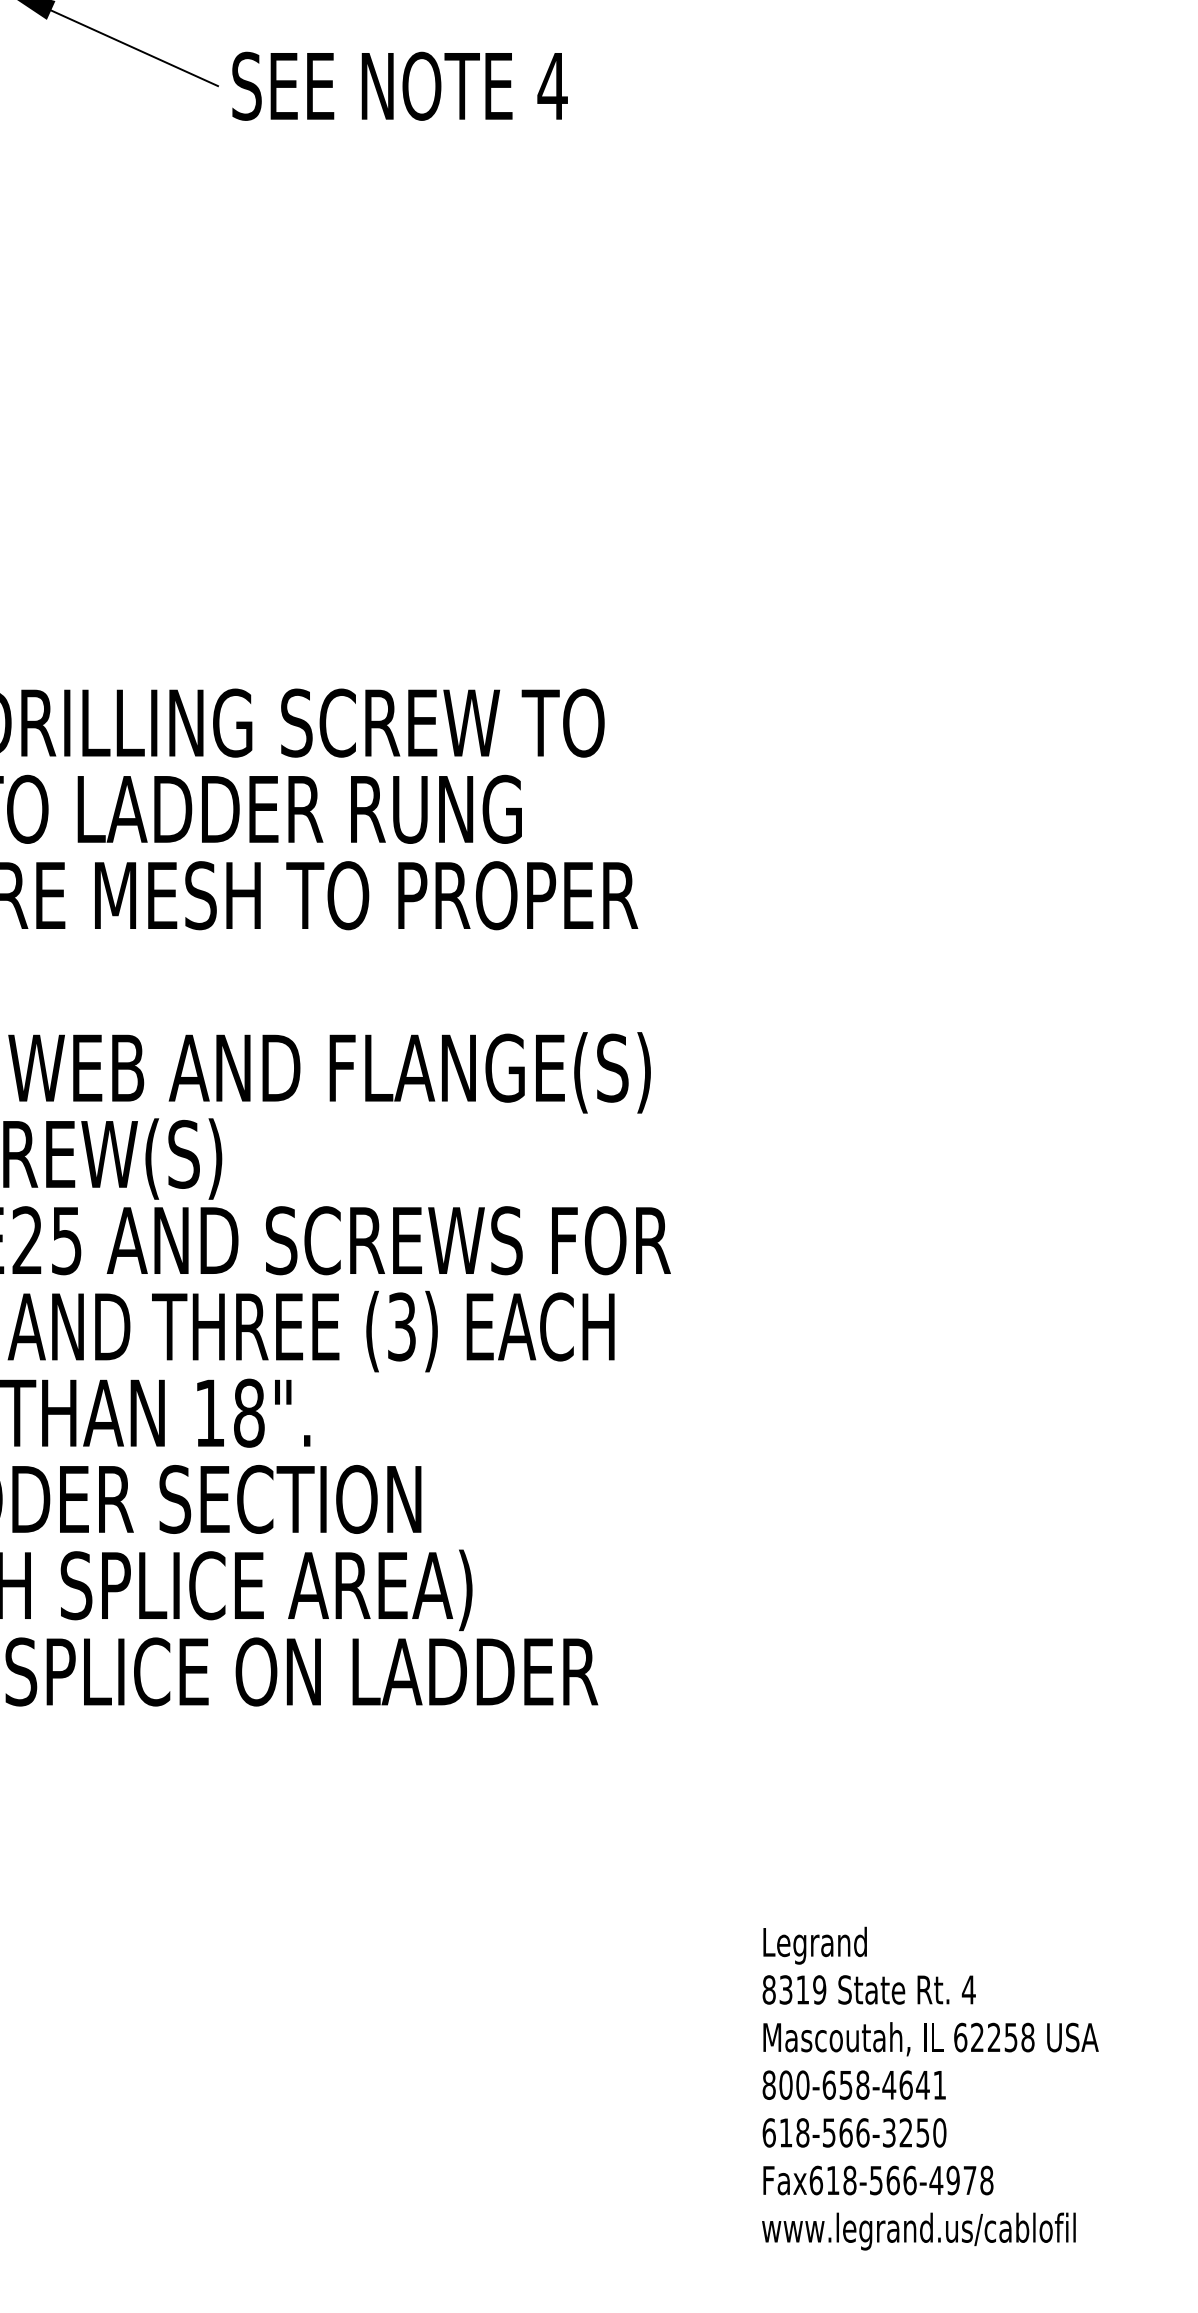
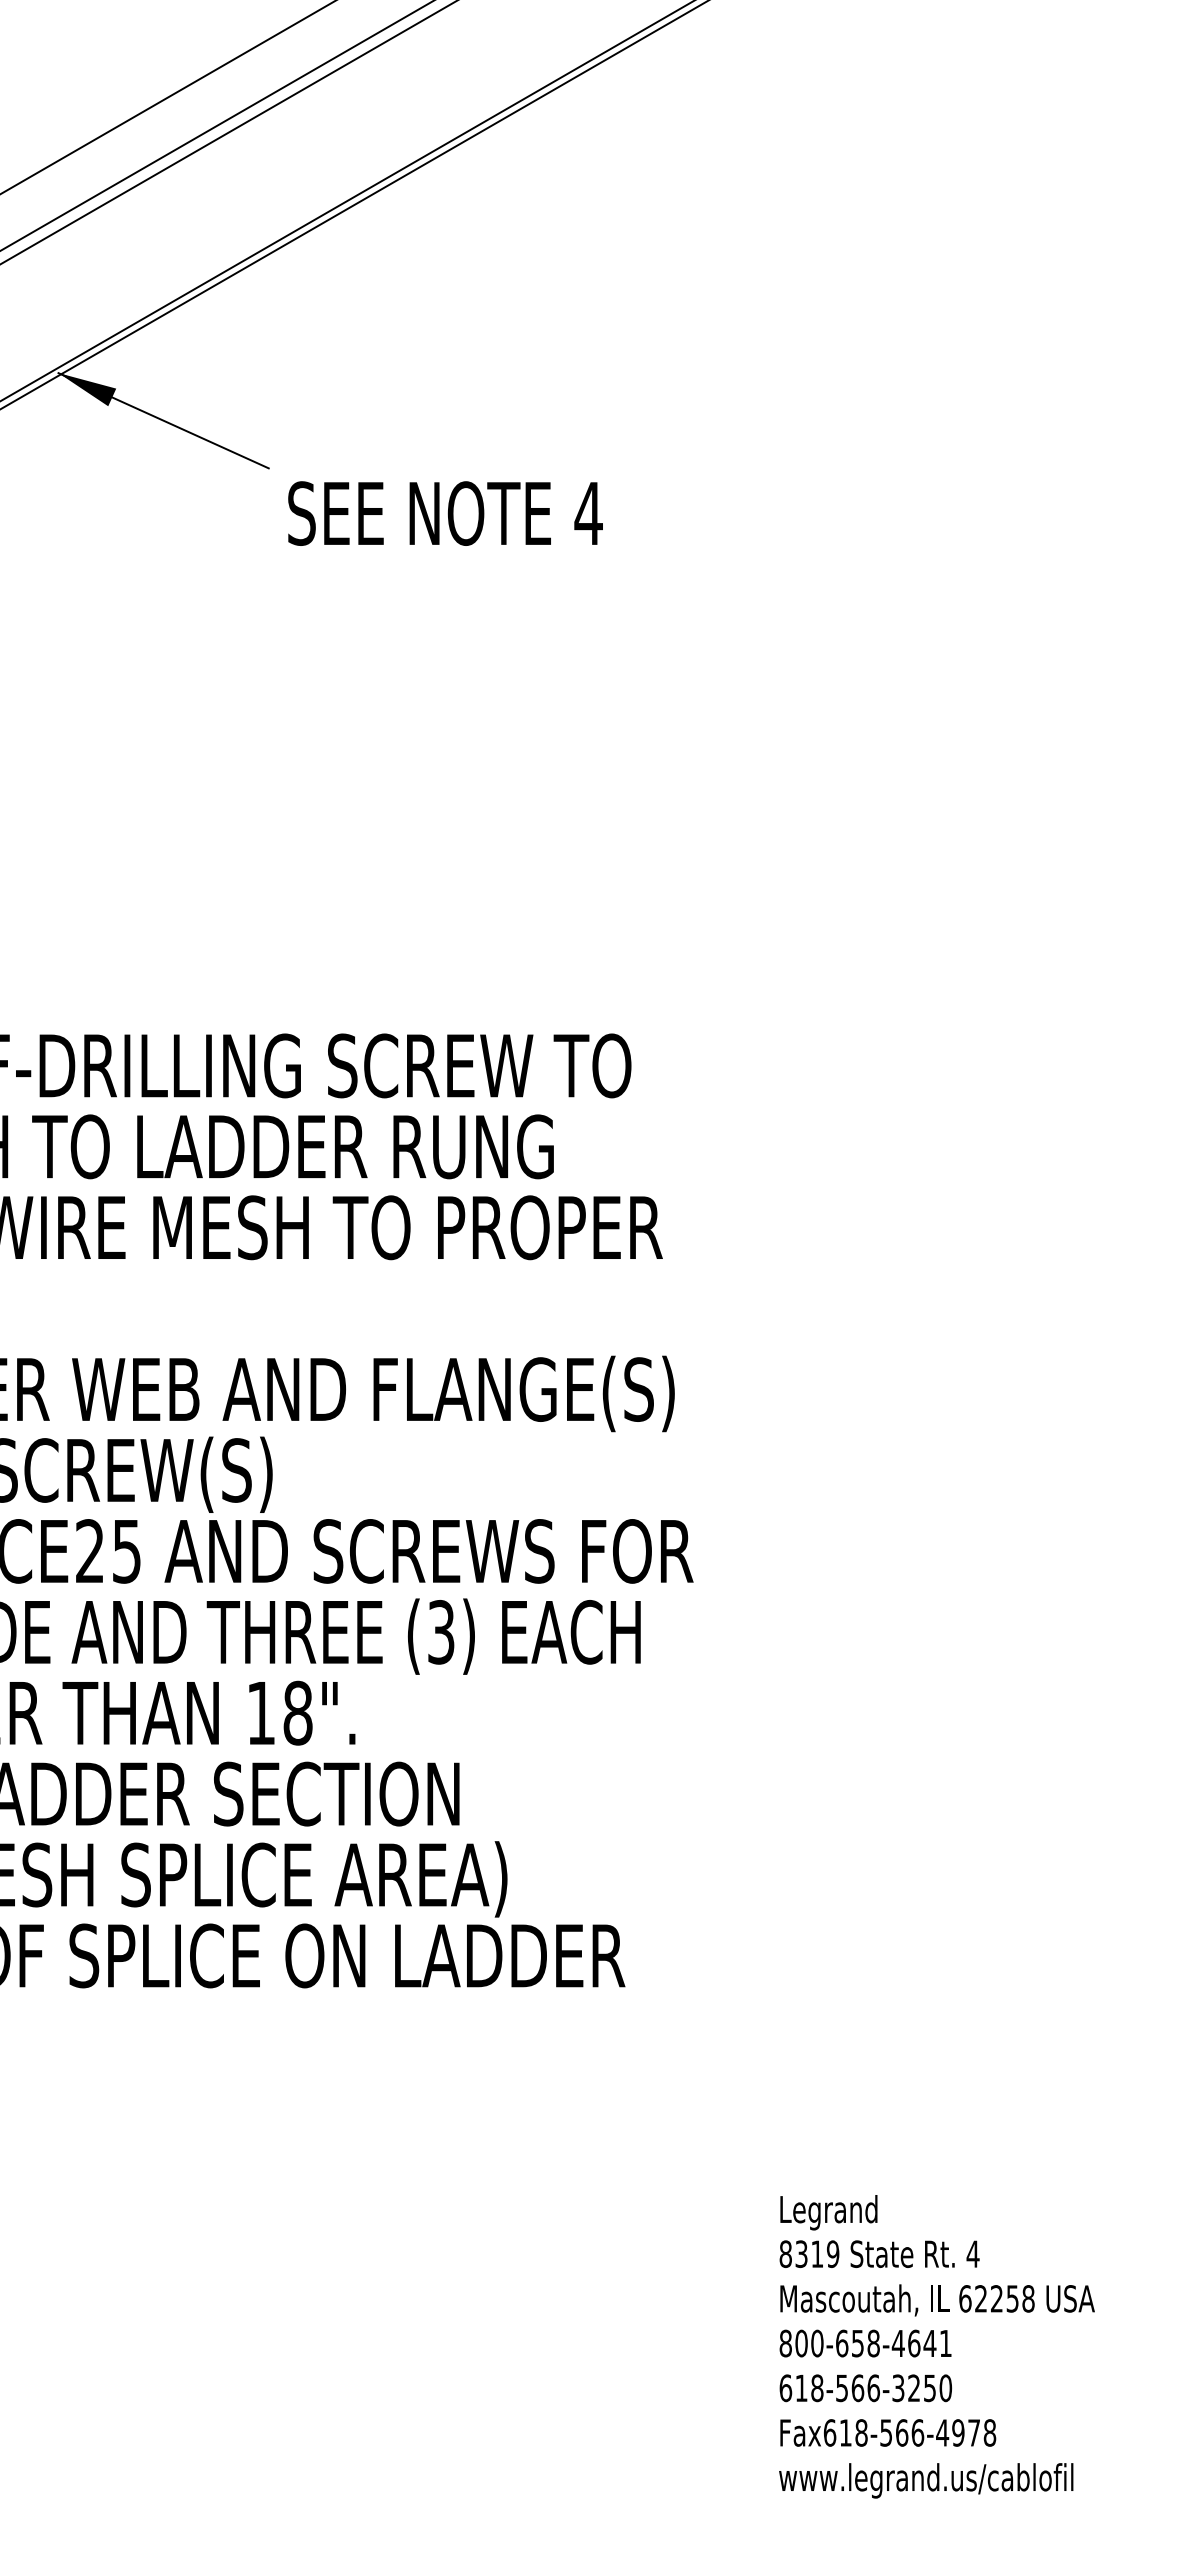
text: (400, 86) -> (445, 513), moved

